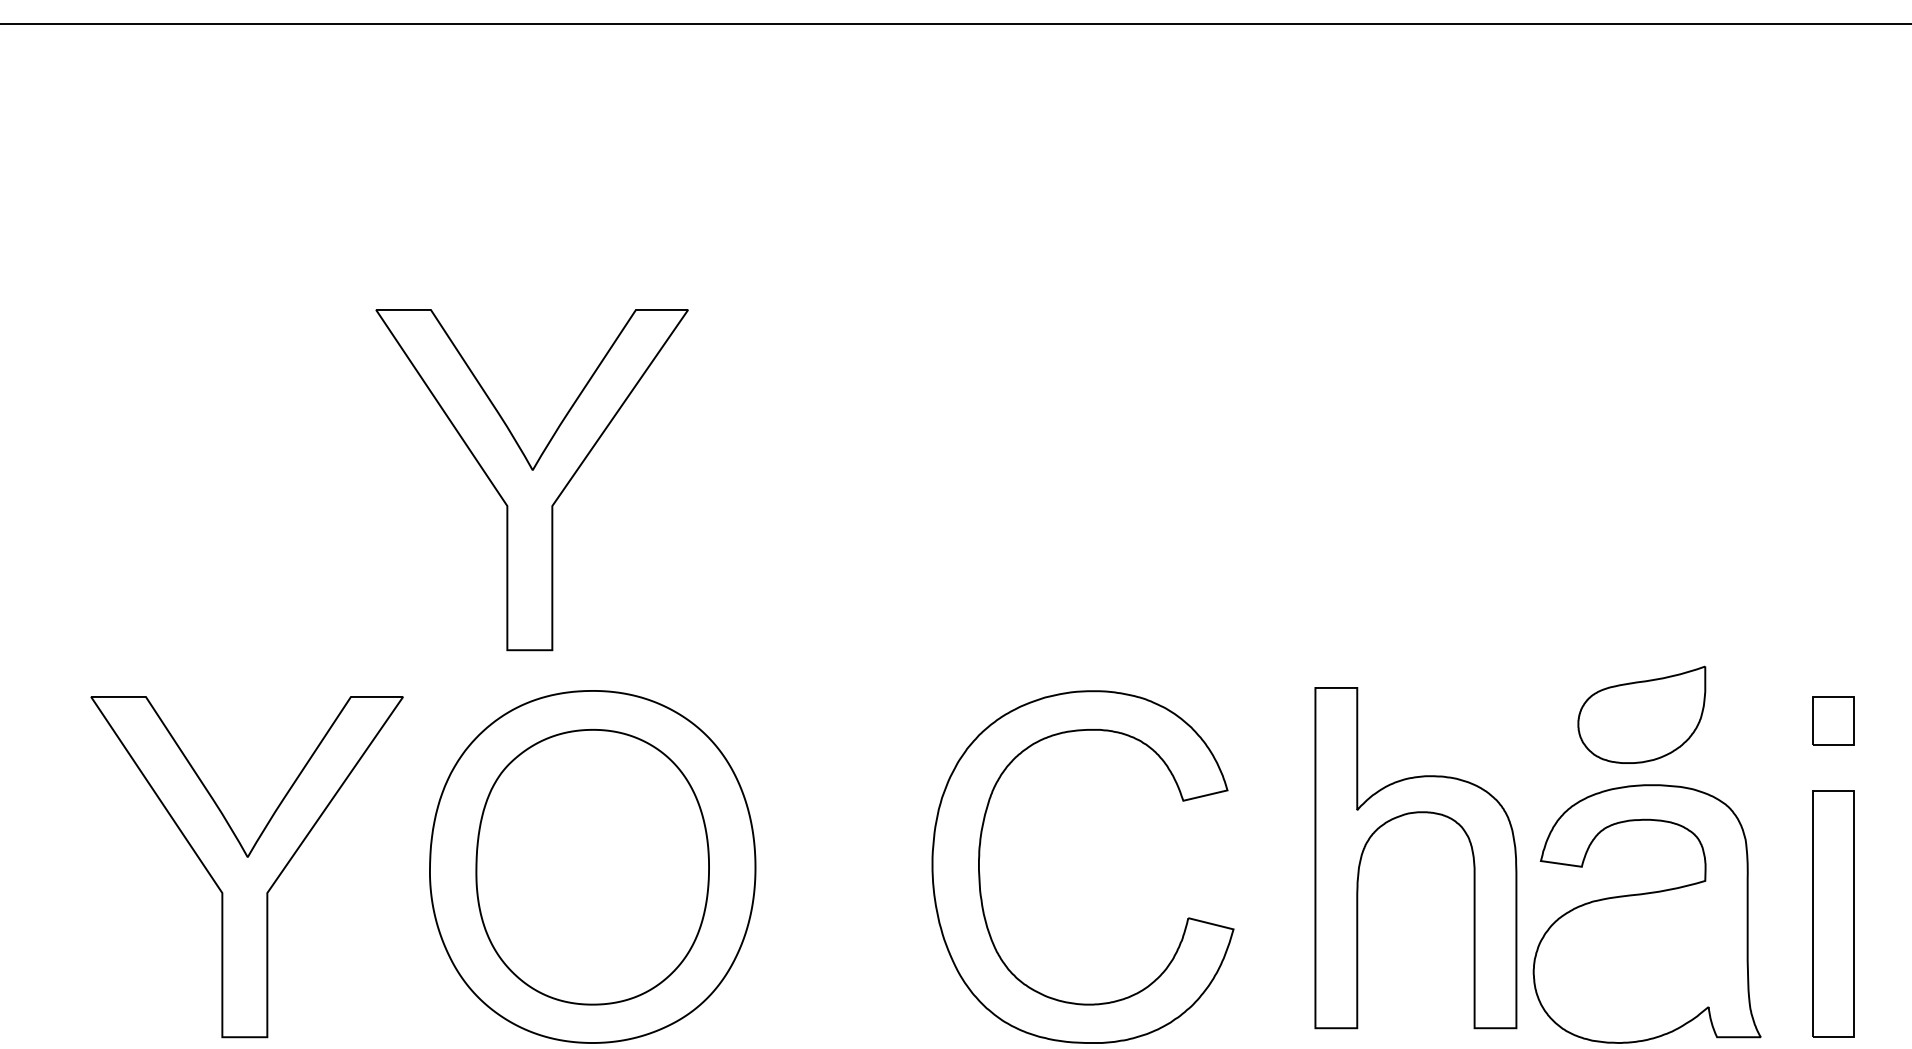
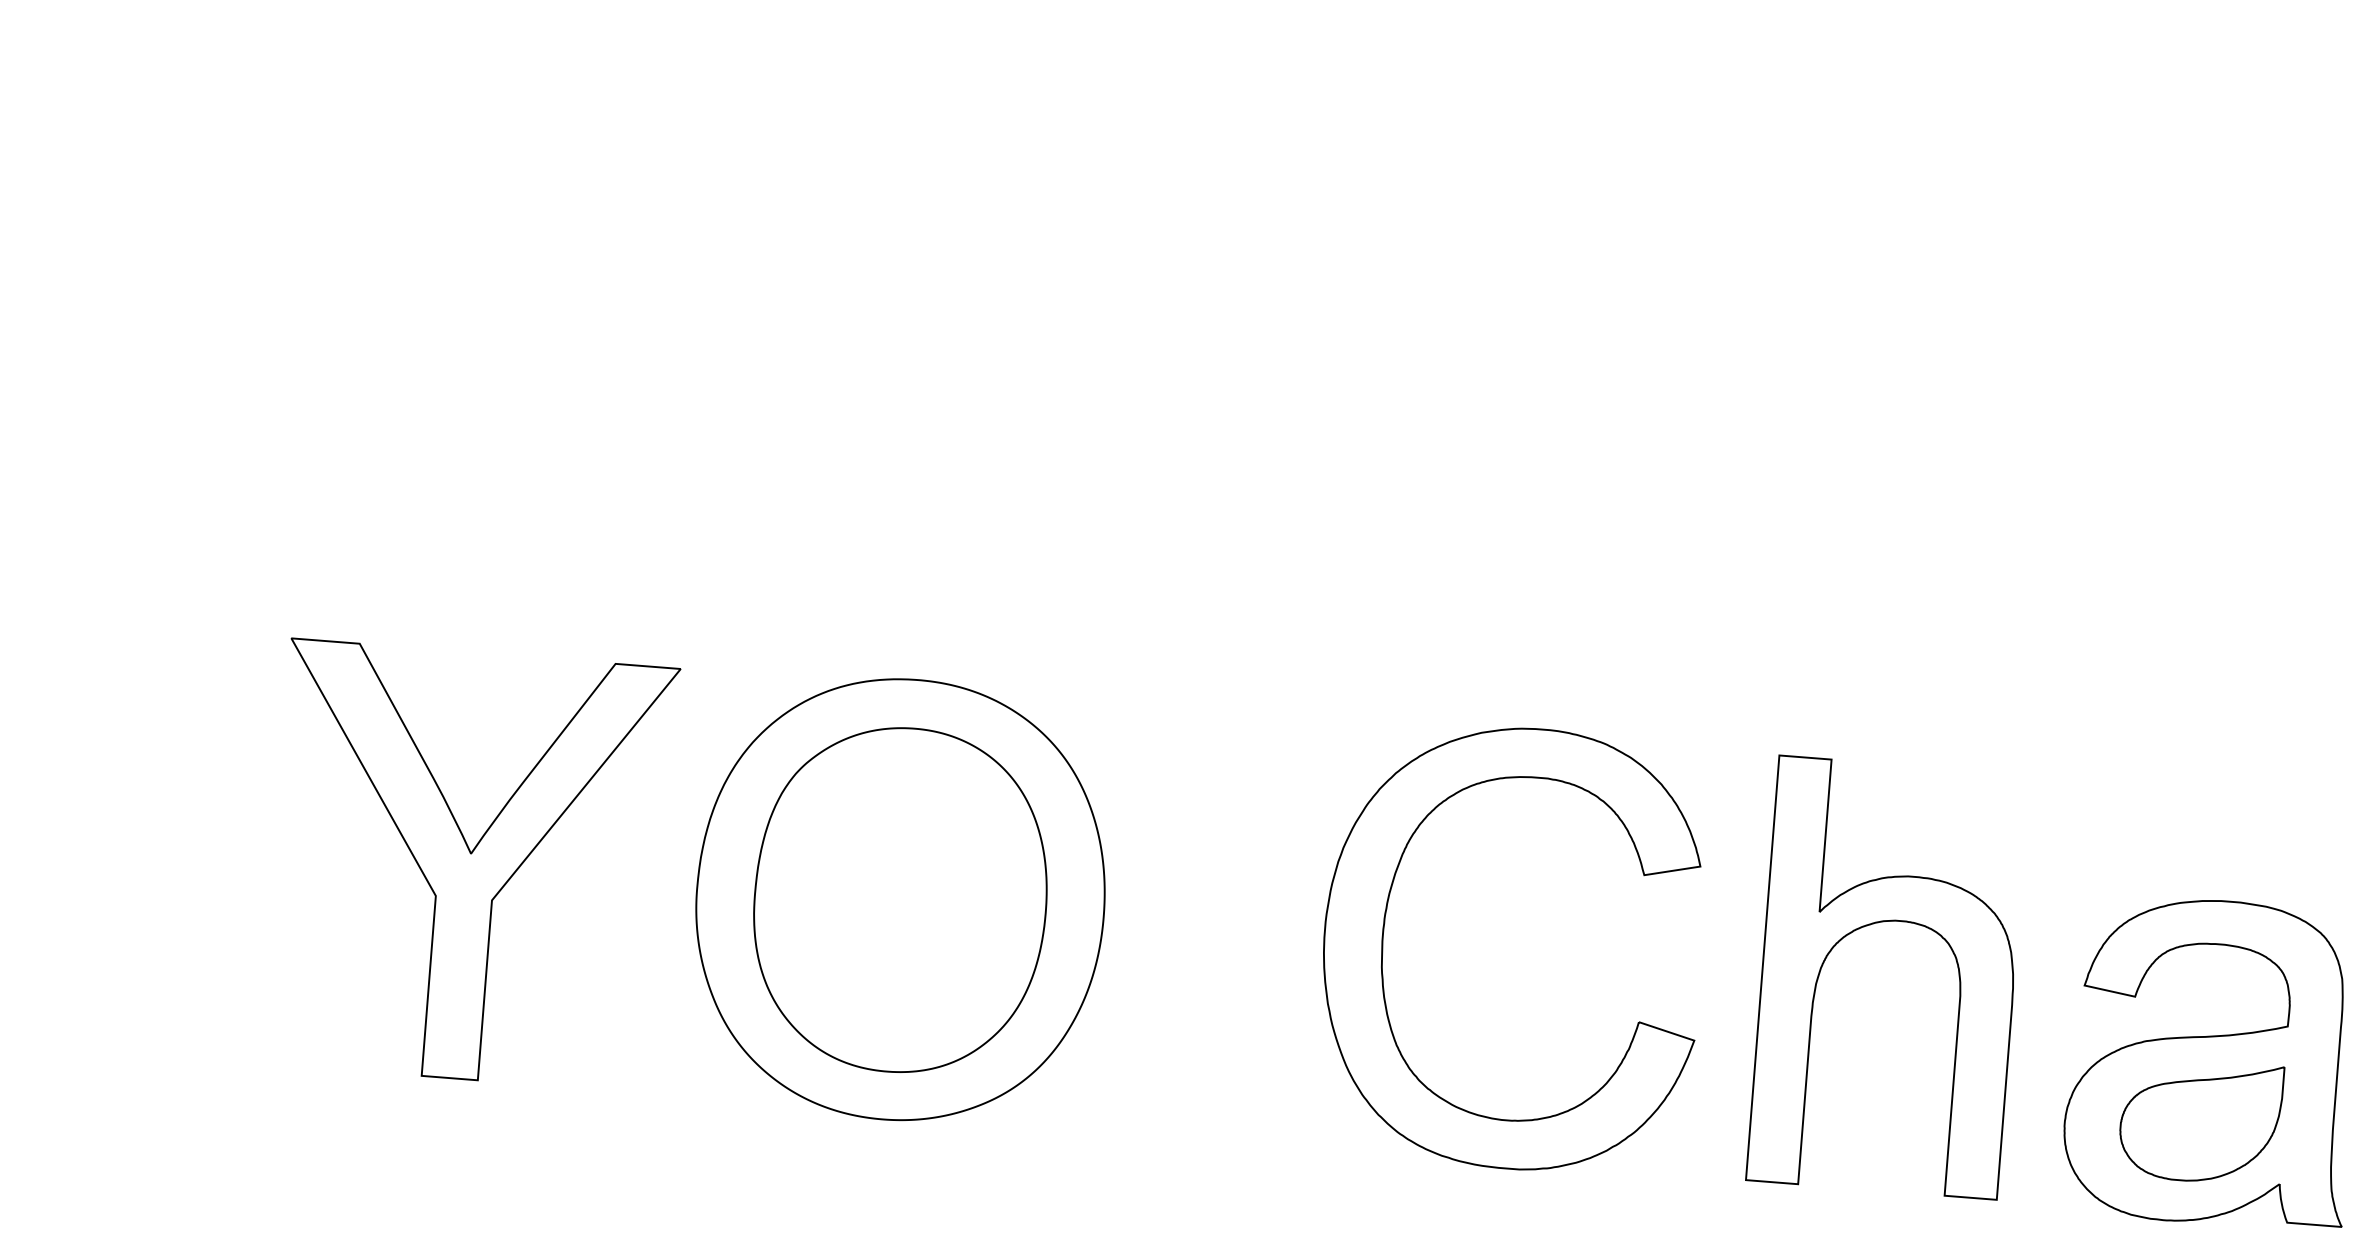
part: (531, 480) -> (862, 411), removed
part: (1641, 714) -> (2200, 1120), moved
part: (1397, 818) -> (1869, 926), moved

